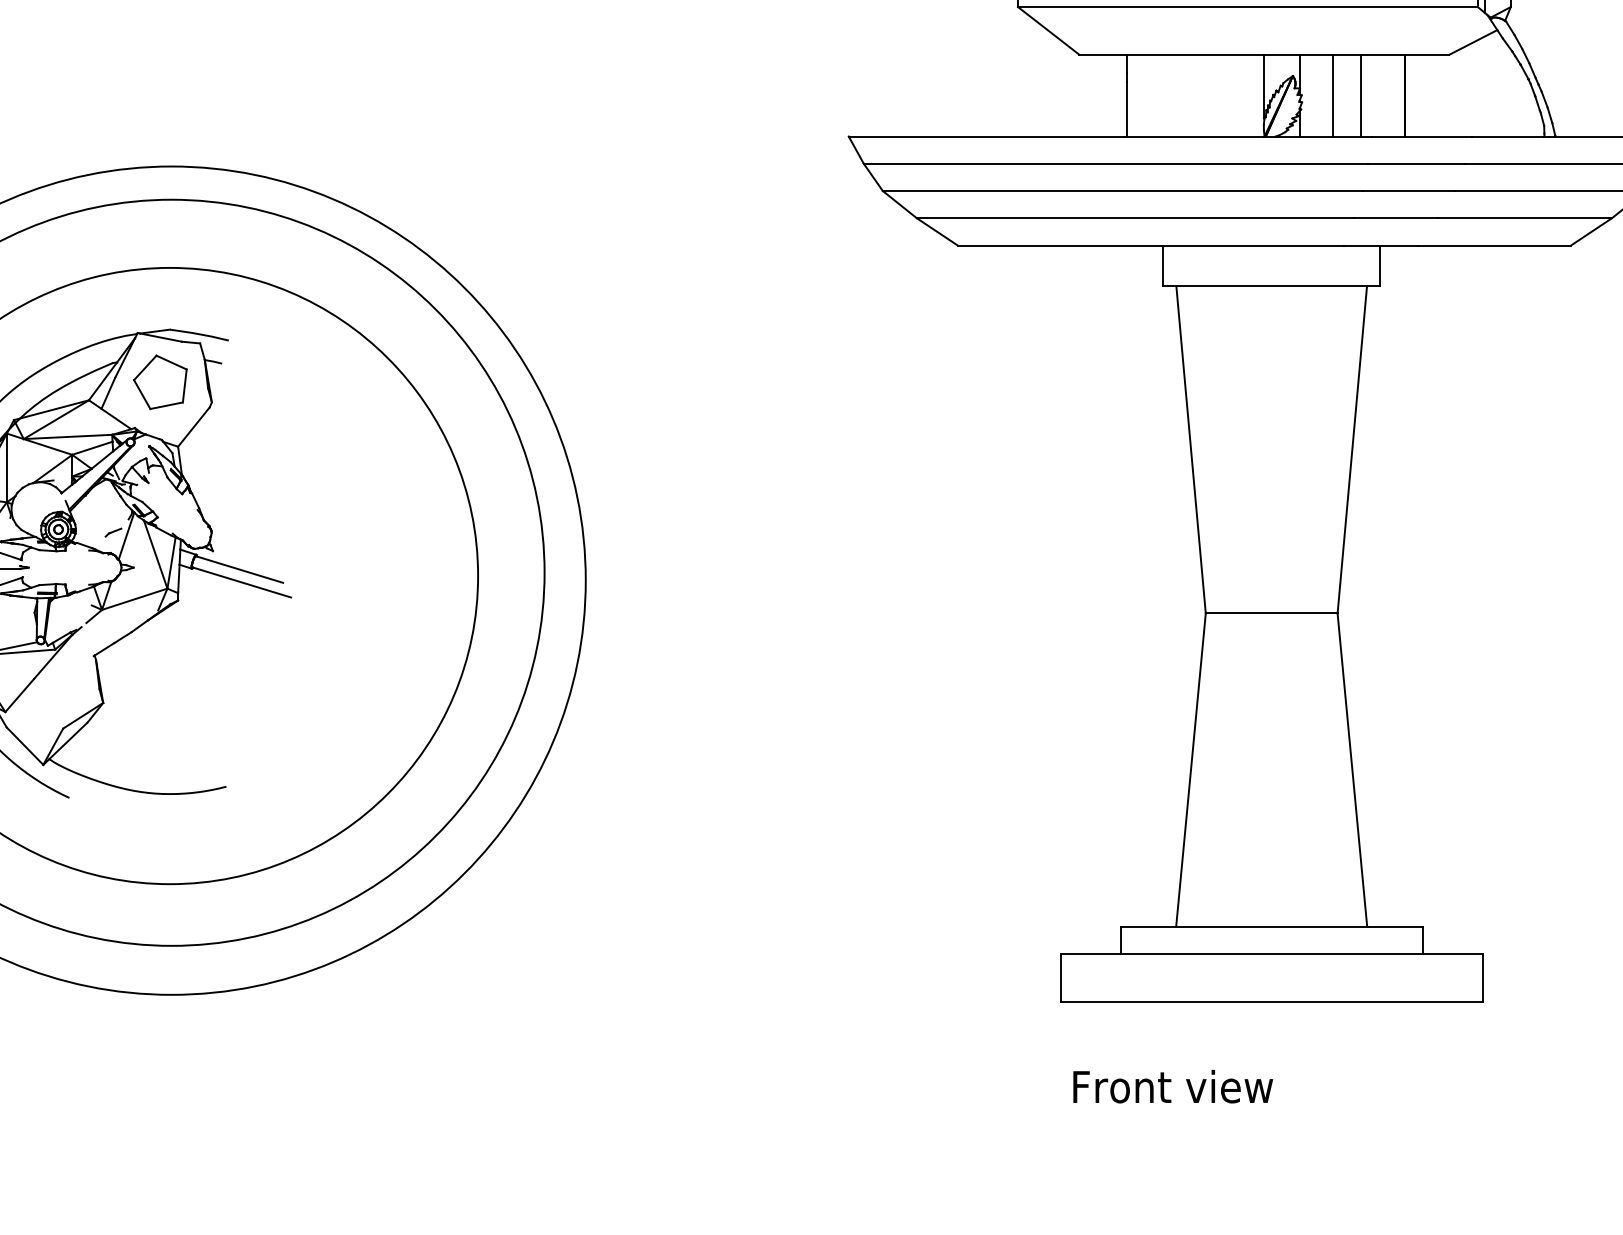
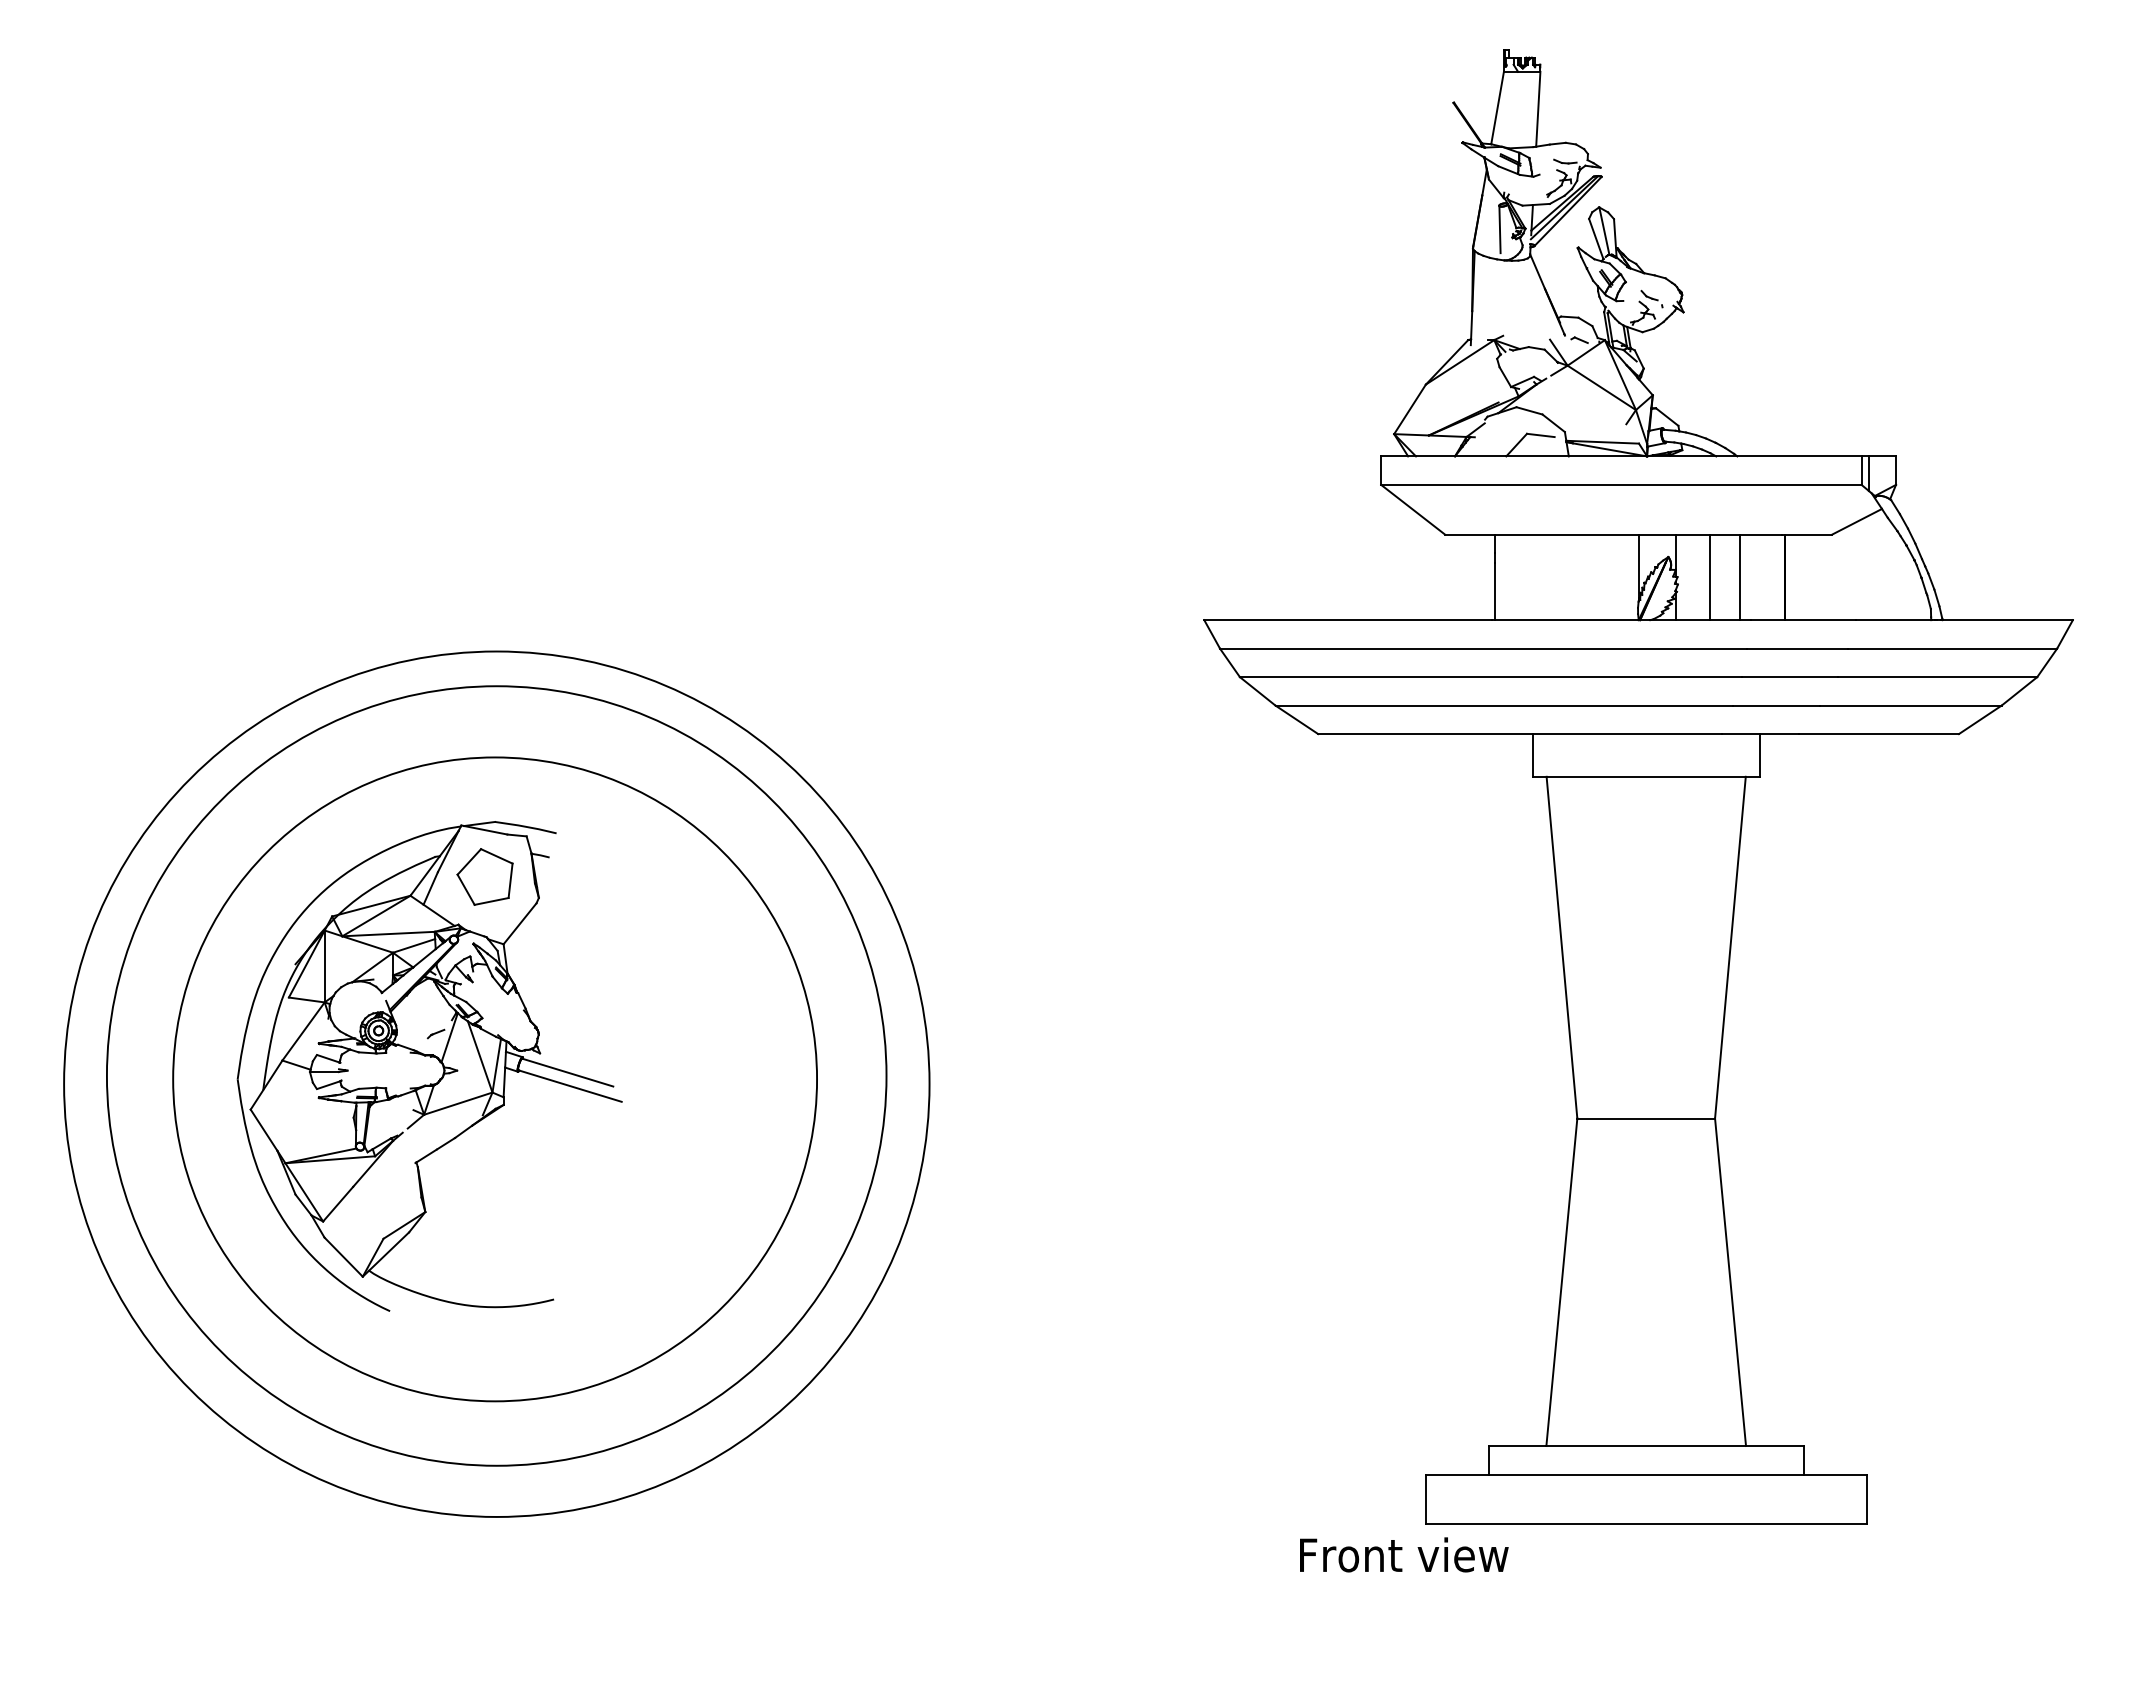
text: (1173, 1086) -> (1404, 1554), moved

